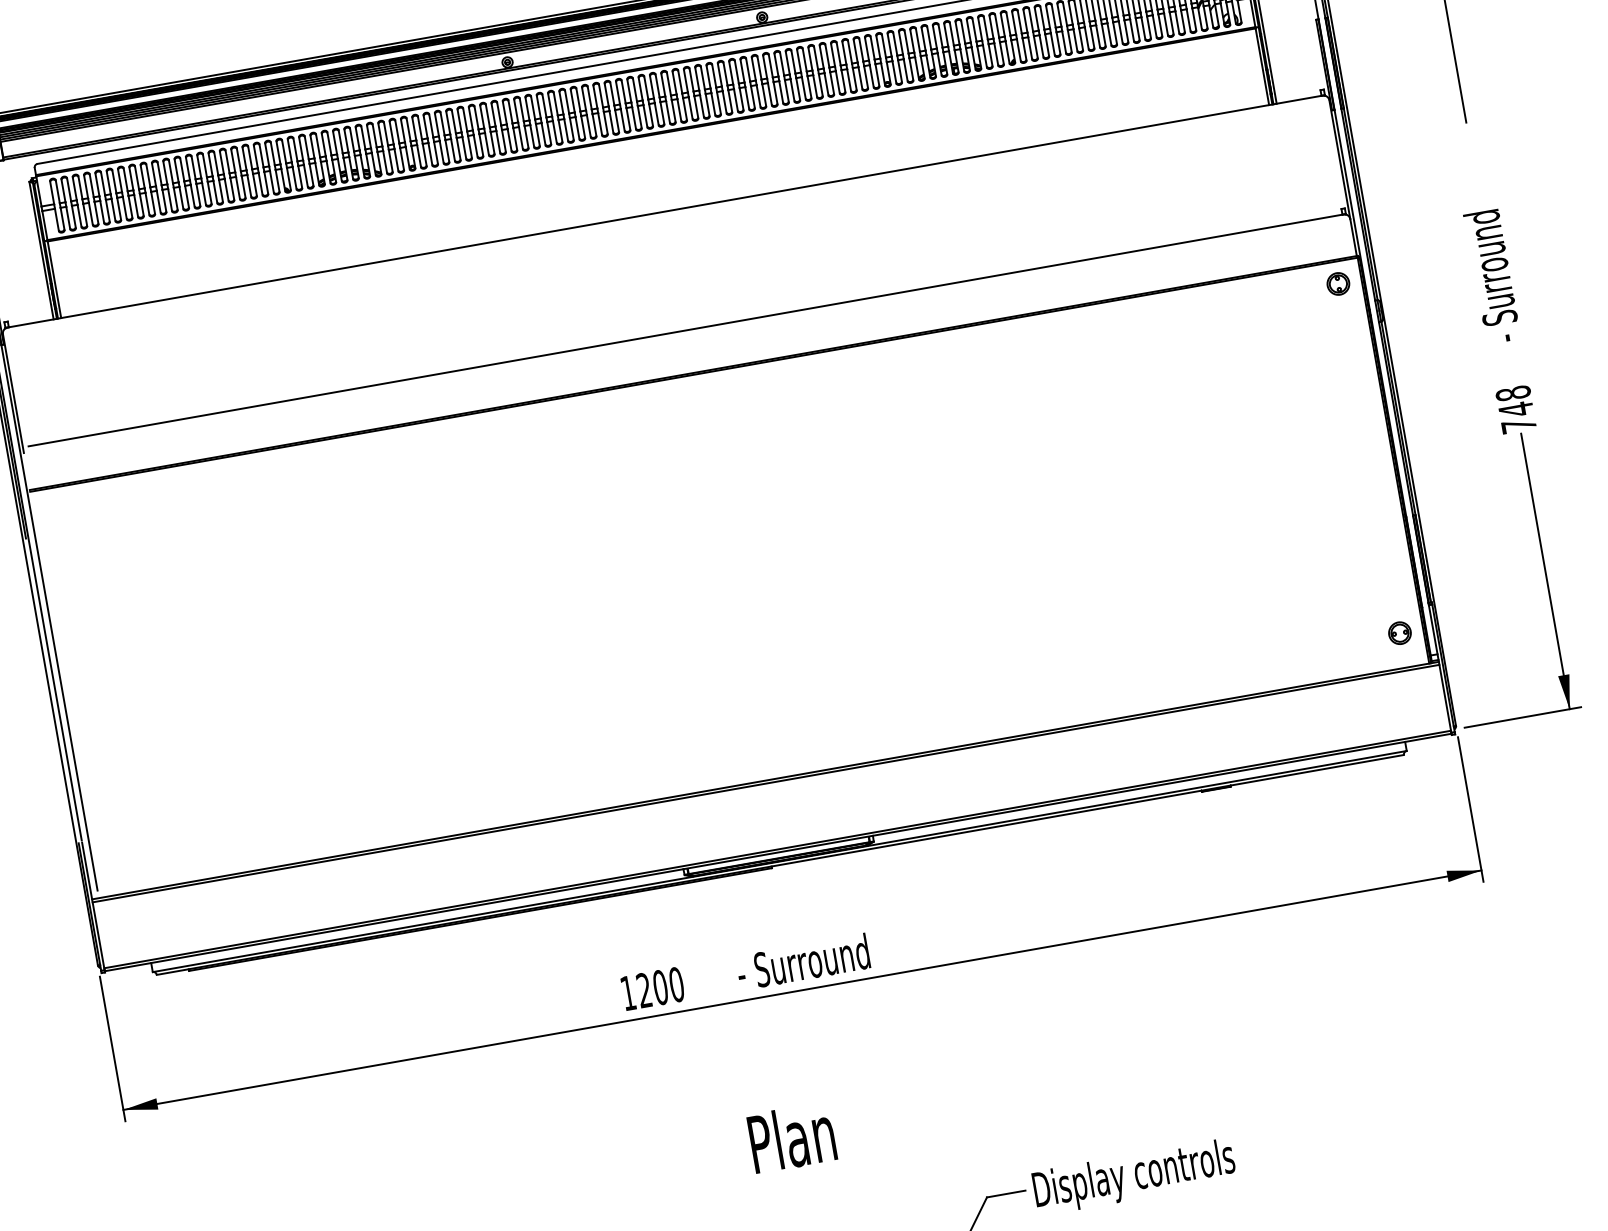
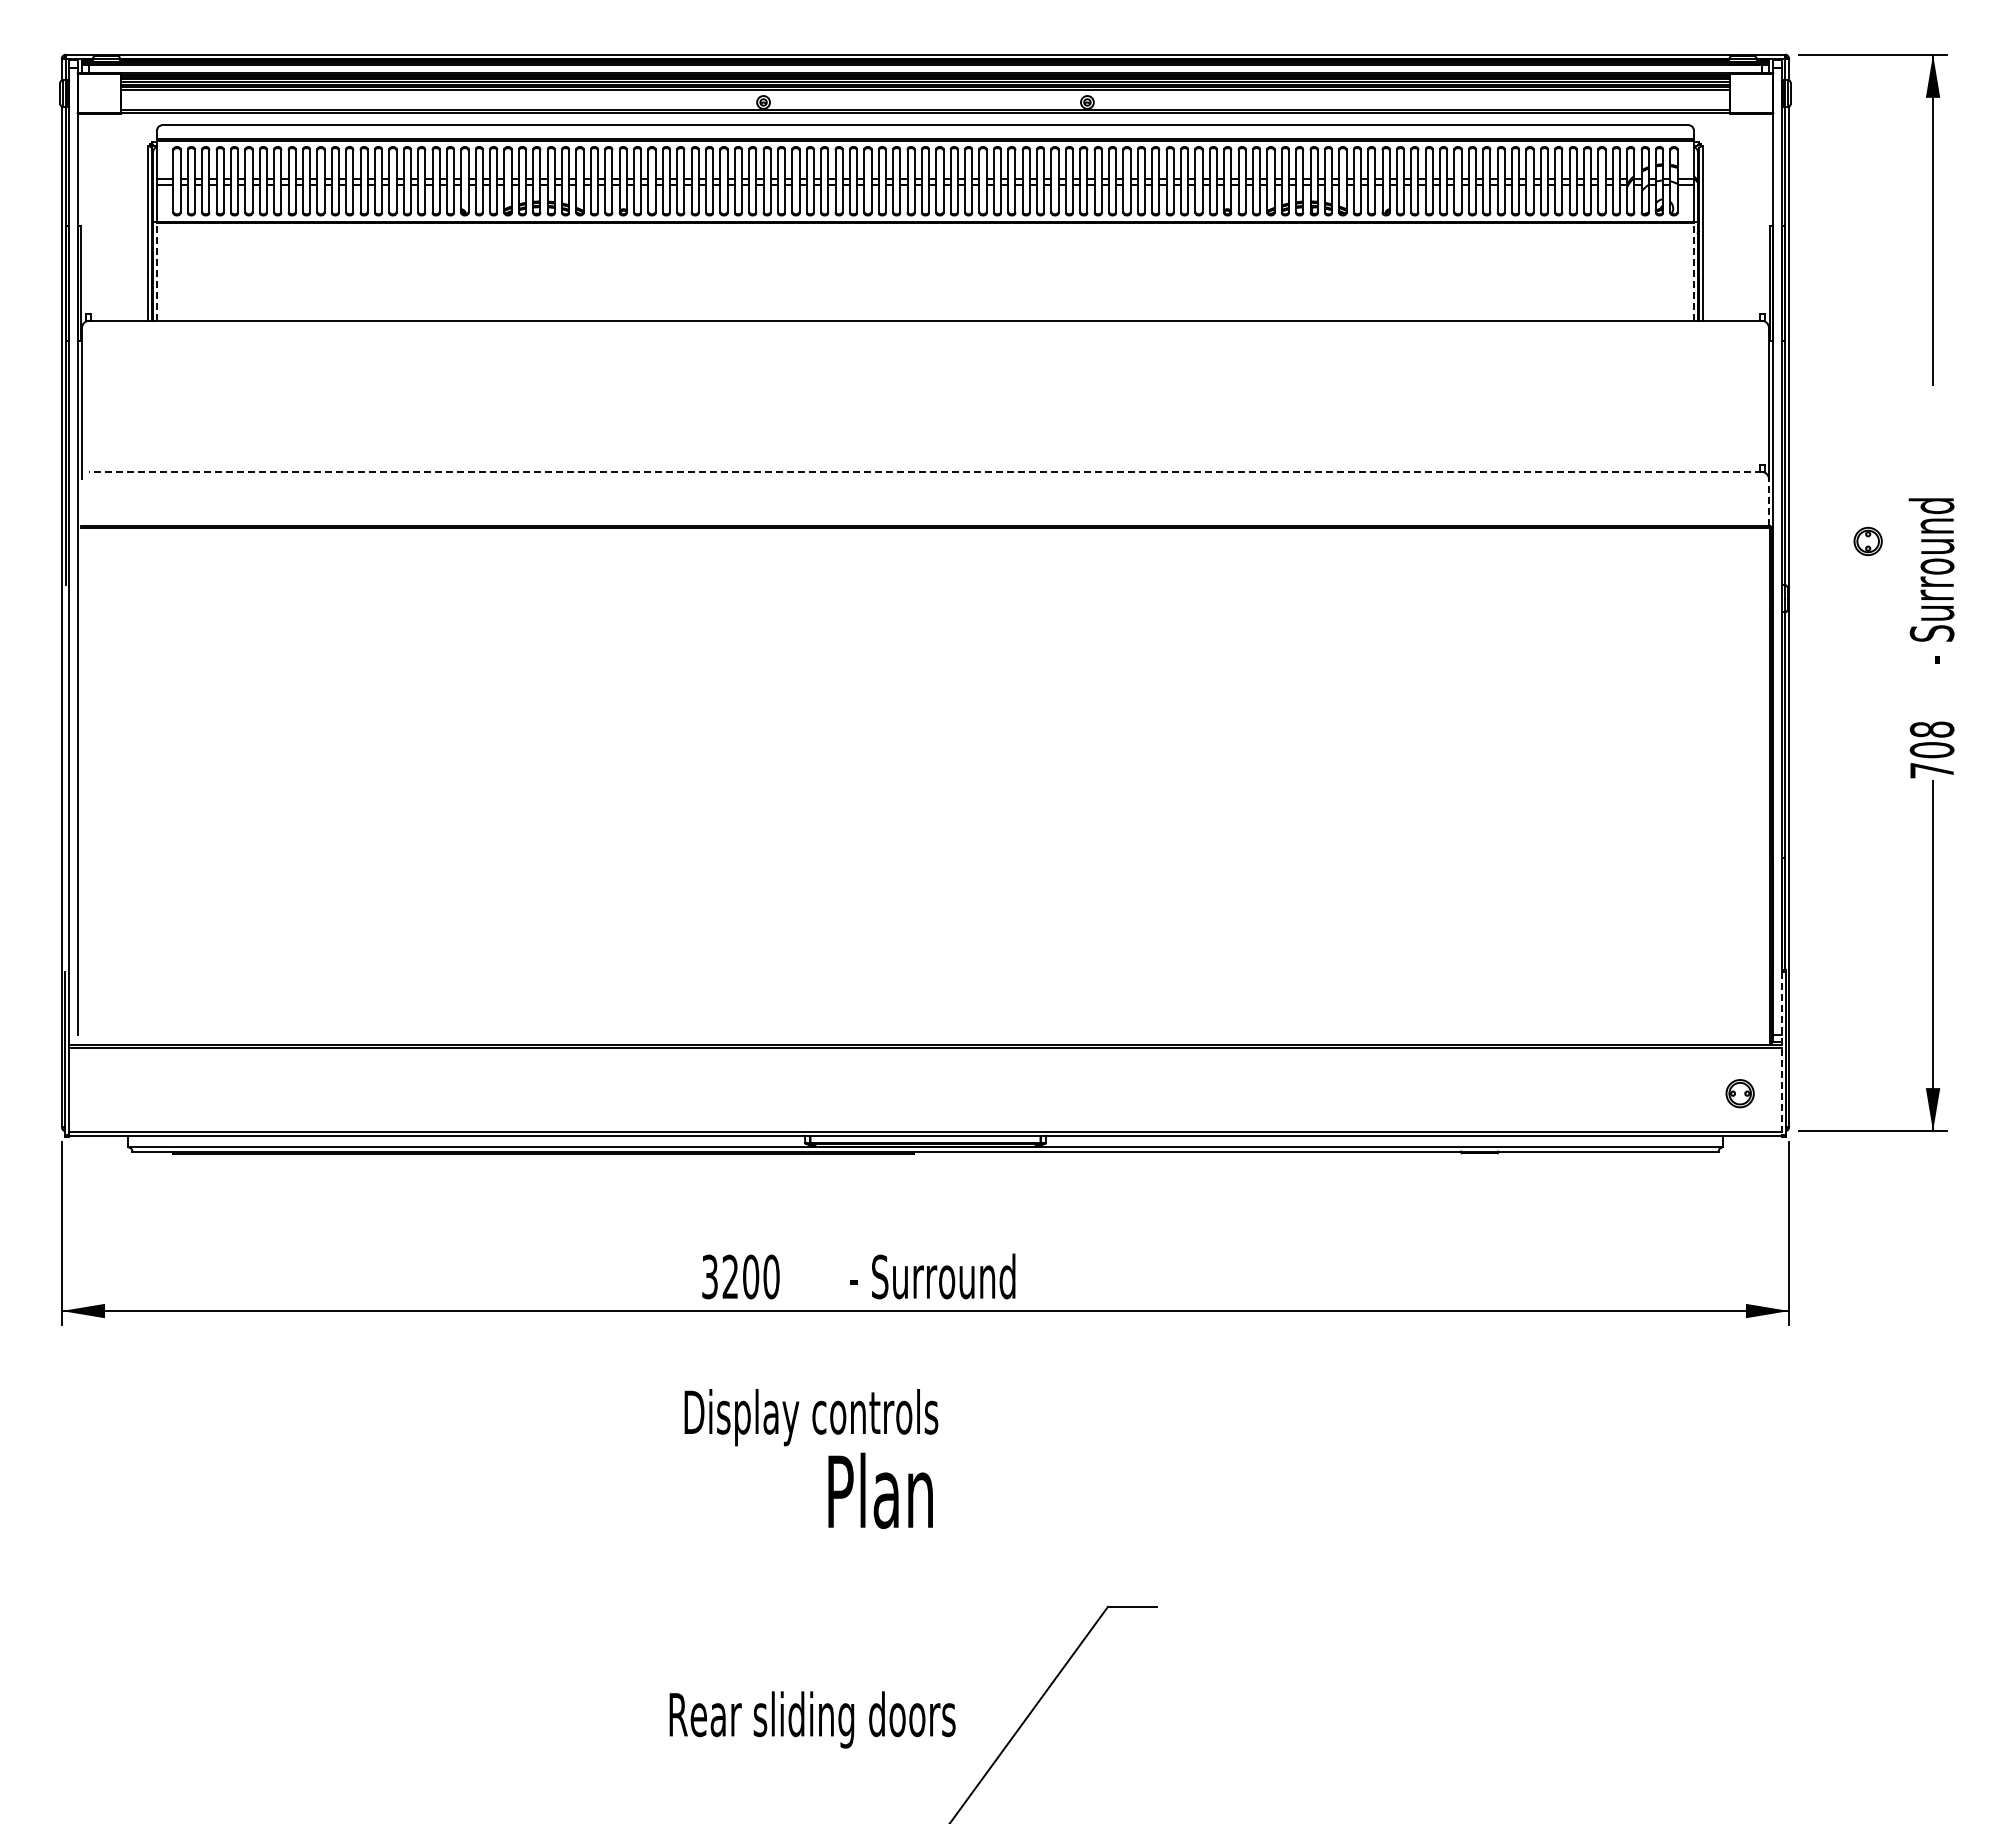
line: (1262, 67) -> (1693, 272), solid -> dashed
line: (1353, 237) -> (1768, 502), solid -> dashed
line: (54, 280) -> (157, 272), solid -> dashed
part: (1337, 283) -> (1867, 540), moved
line: (686, 330) -> (925, 471), solid -> dashed
text: (1515, 409) -> (1931, 749), 748 -> 708
part: (1399, 633) -> (1739, 1093), moved
line: (1439, 669) -> (1781, 1054), solid -> dashed
text: (627, 992) -> (709, 1276), 1200 -> 3200
text: (1134, 1176) -> (811, 1417), moved

